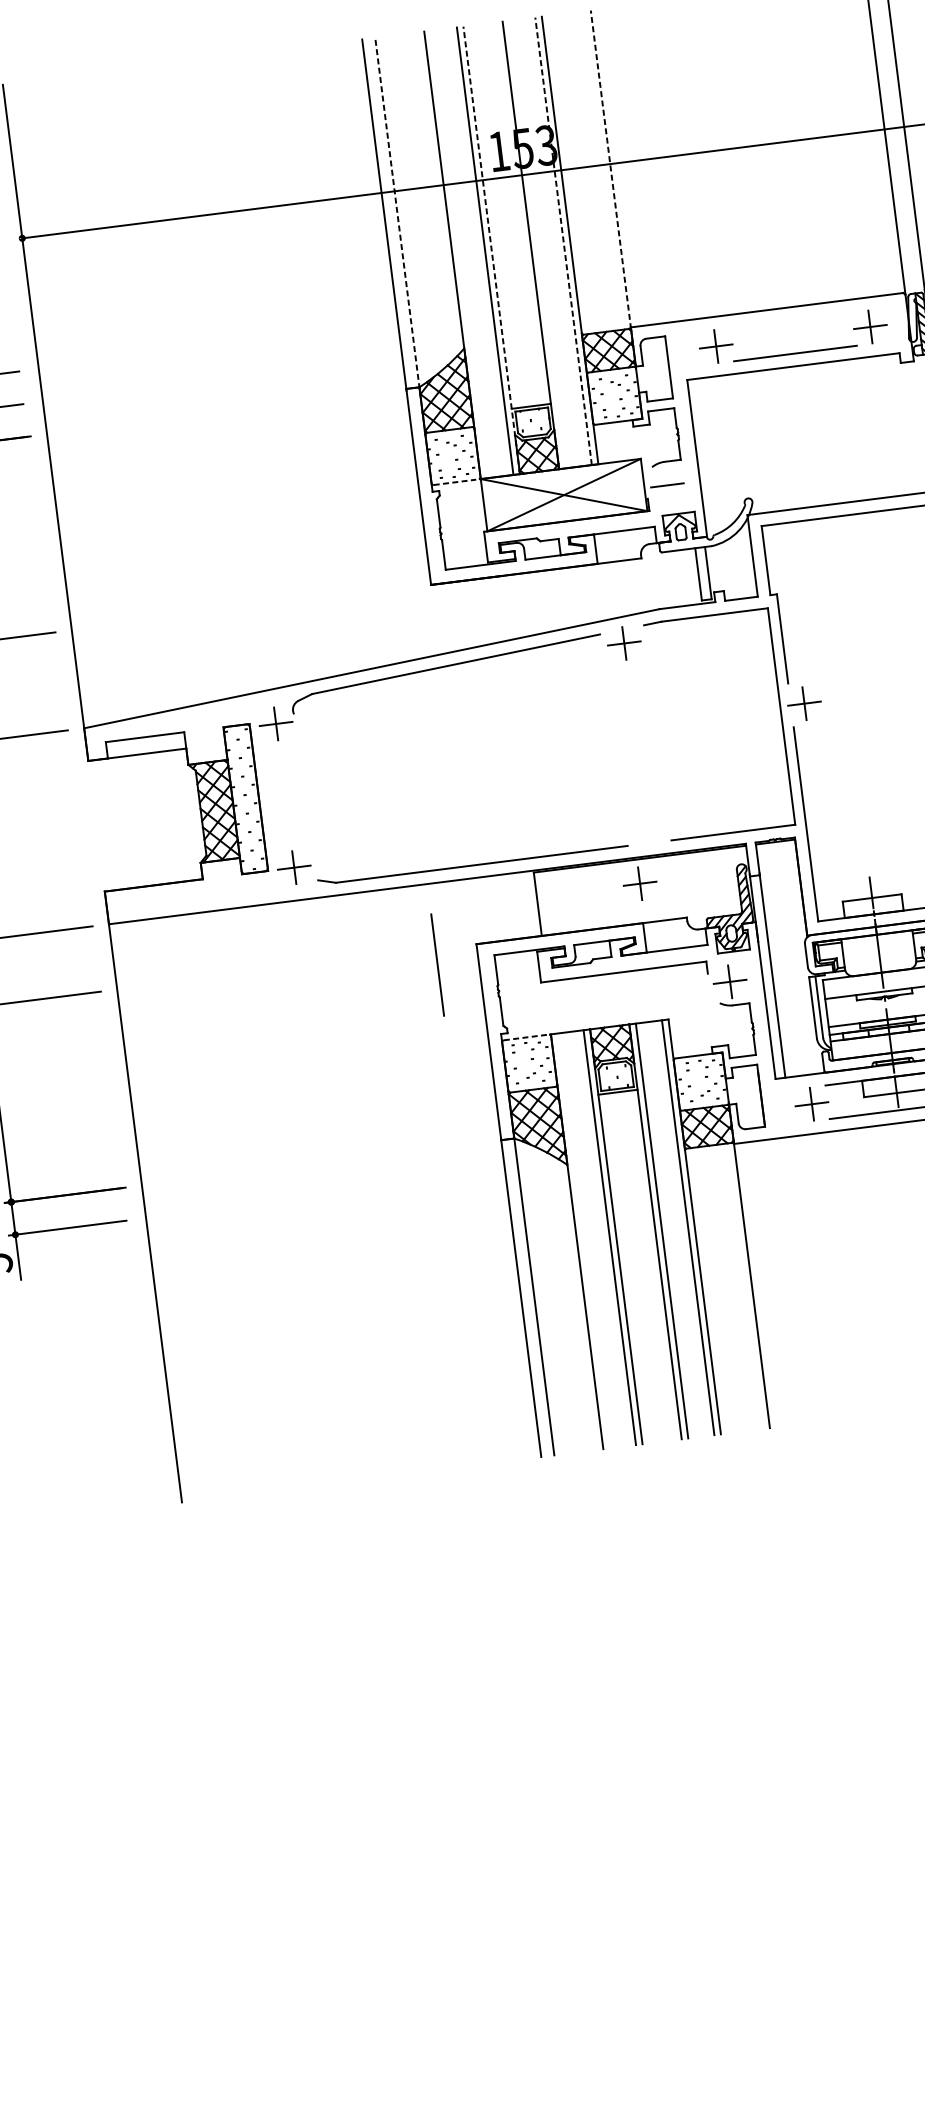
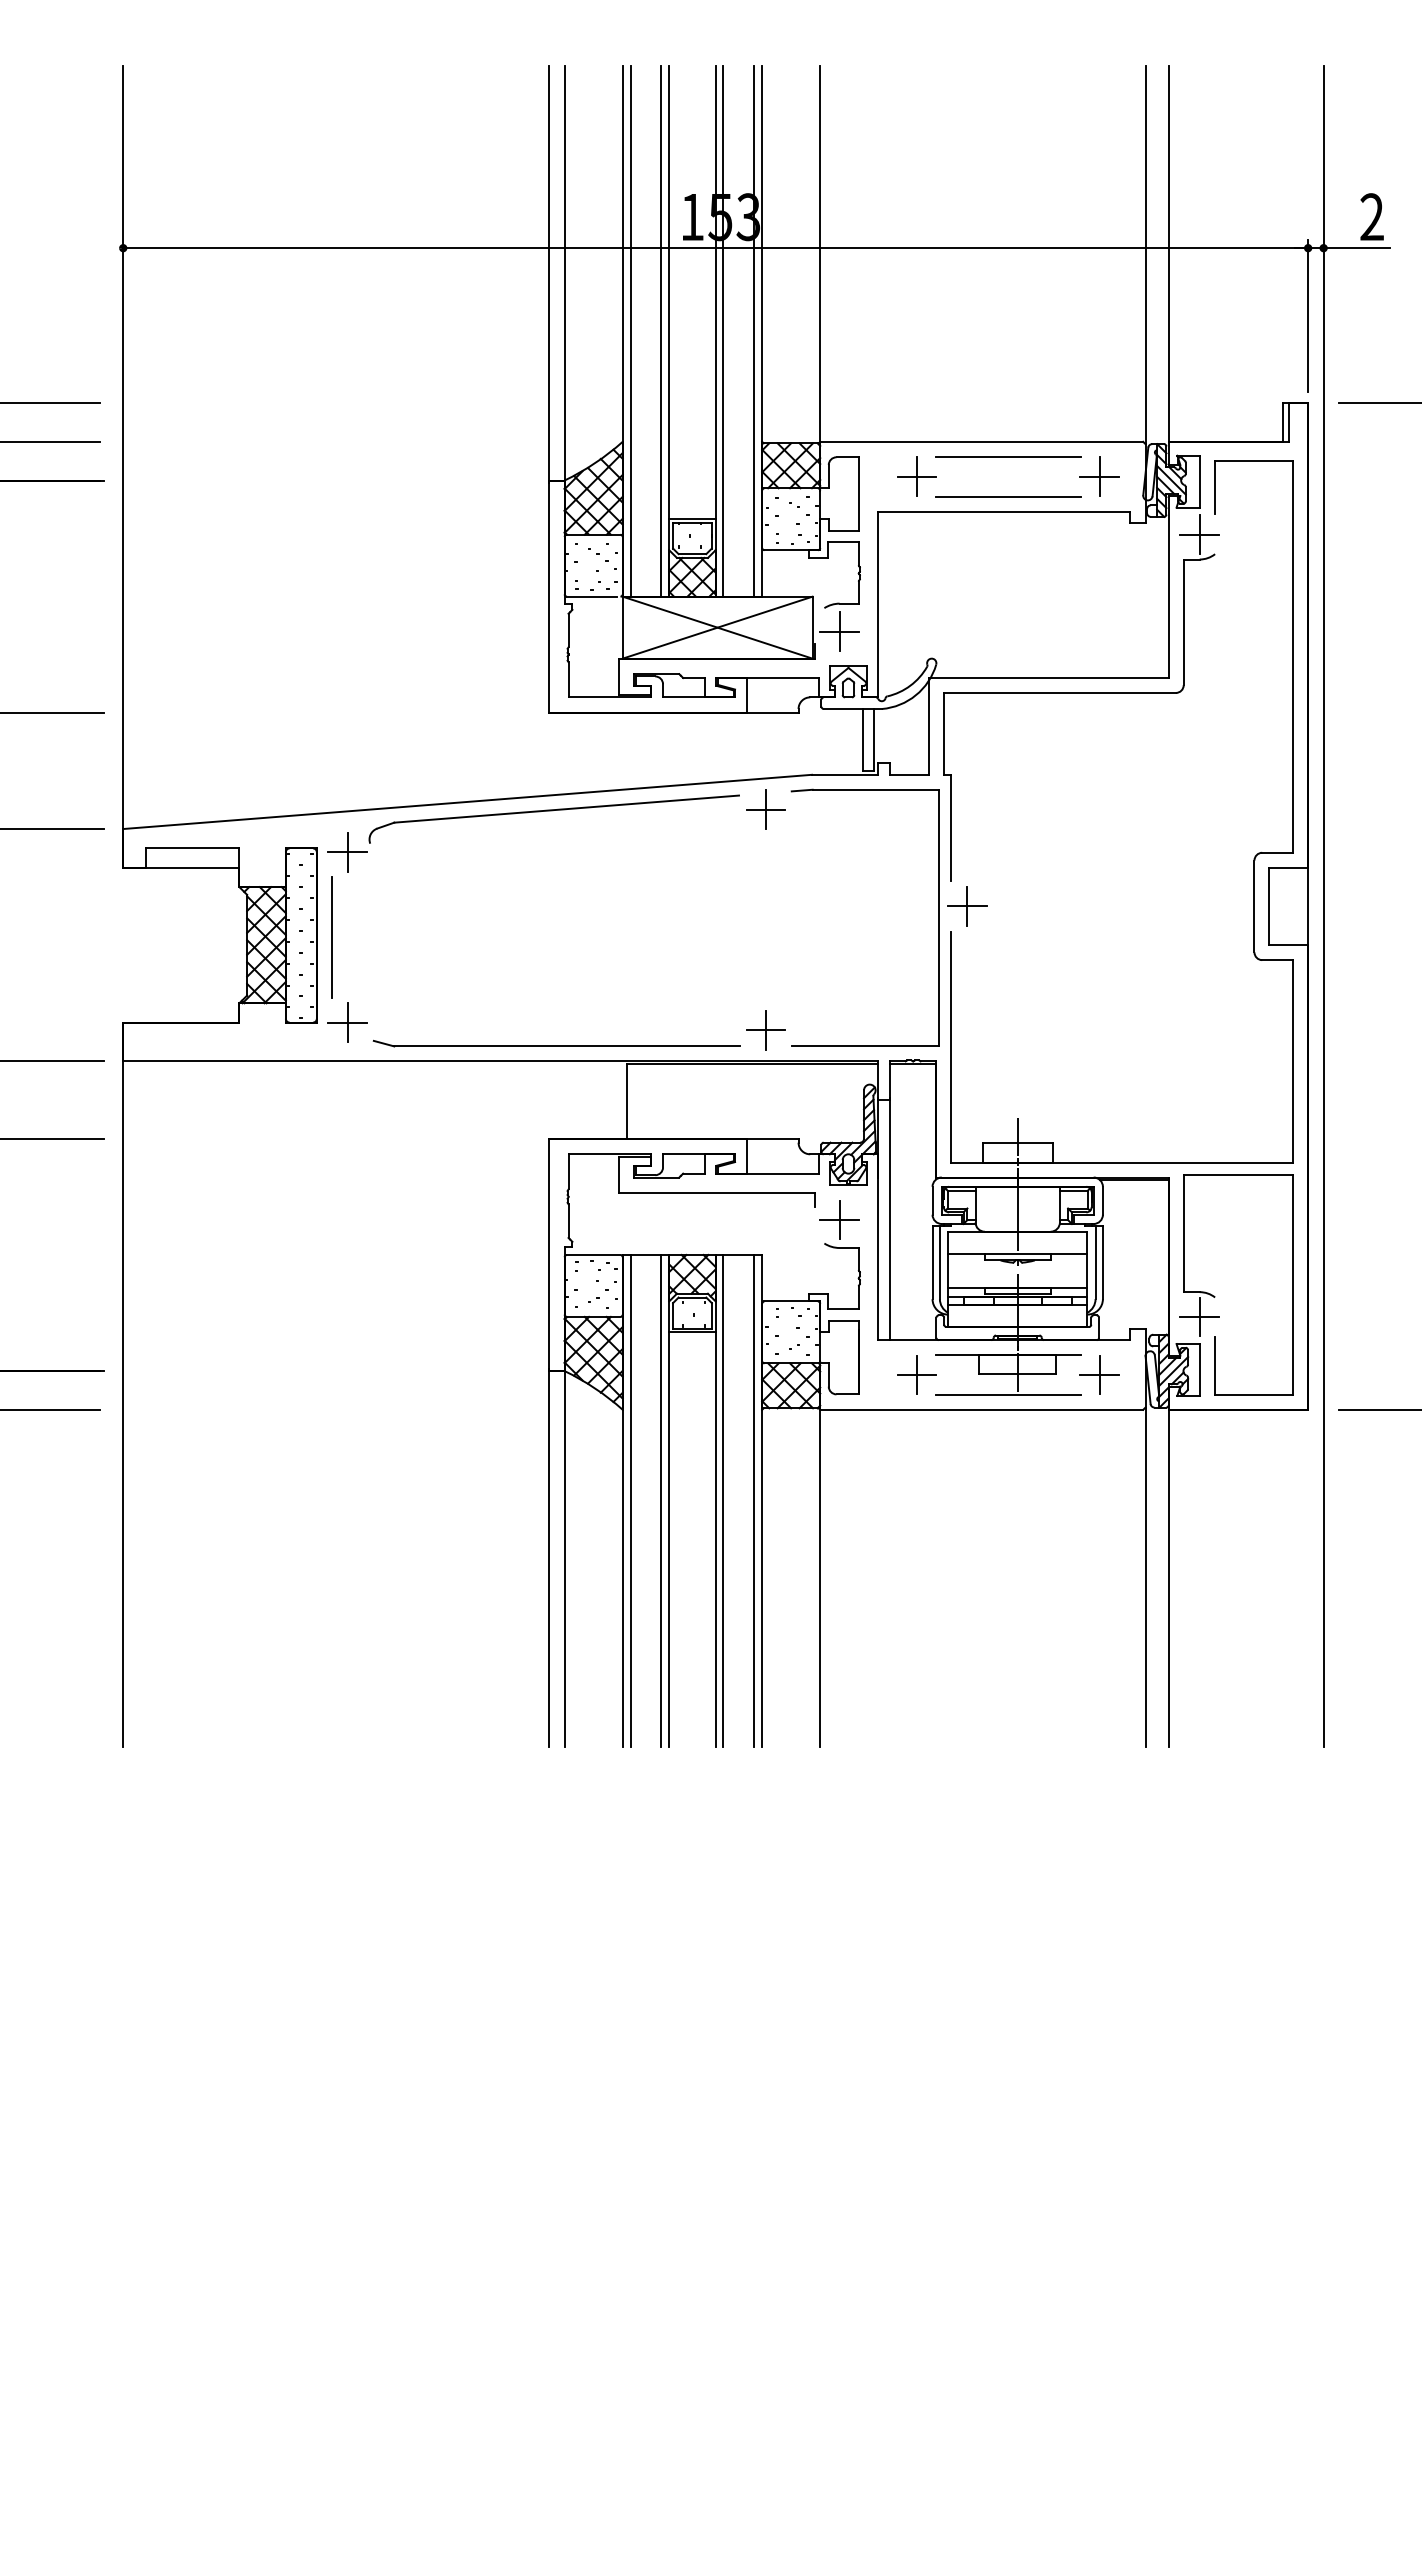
line: (611, 170) -> (820, 255), dashed -> solid
line: (397, 212) -> (564, 273), dashed -> solid
line: (563, 240) -> (754, 330), dashed -> solid
line: (537, 244) -> (723, 331), added
line: (491, 249) -> (669, 330), dashed -> solid
line: (459, 254) -> (630, 331), added
line: (791, 319) -> (1008, 456), added
line: (455, 482) -> (592, 596), dashed -> solid
line: (667, 485) -> (839, 631), added
part: (639, 883) -> (765, 1030), moved
line: (437, 965) -> (331, 937), moved
line: (526, 1037) -> (593, 1254), dashed -> solid
line: (583, 1240) -> (630, 1500), added

